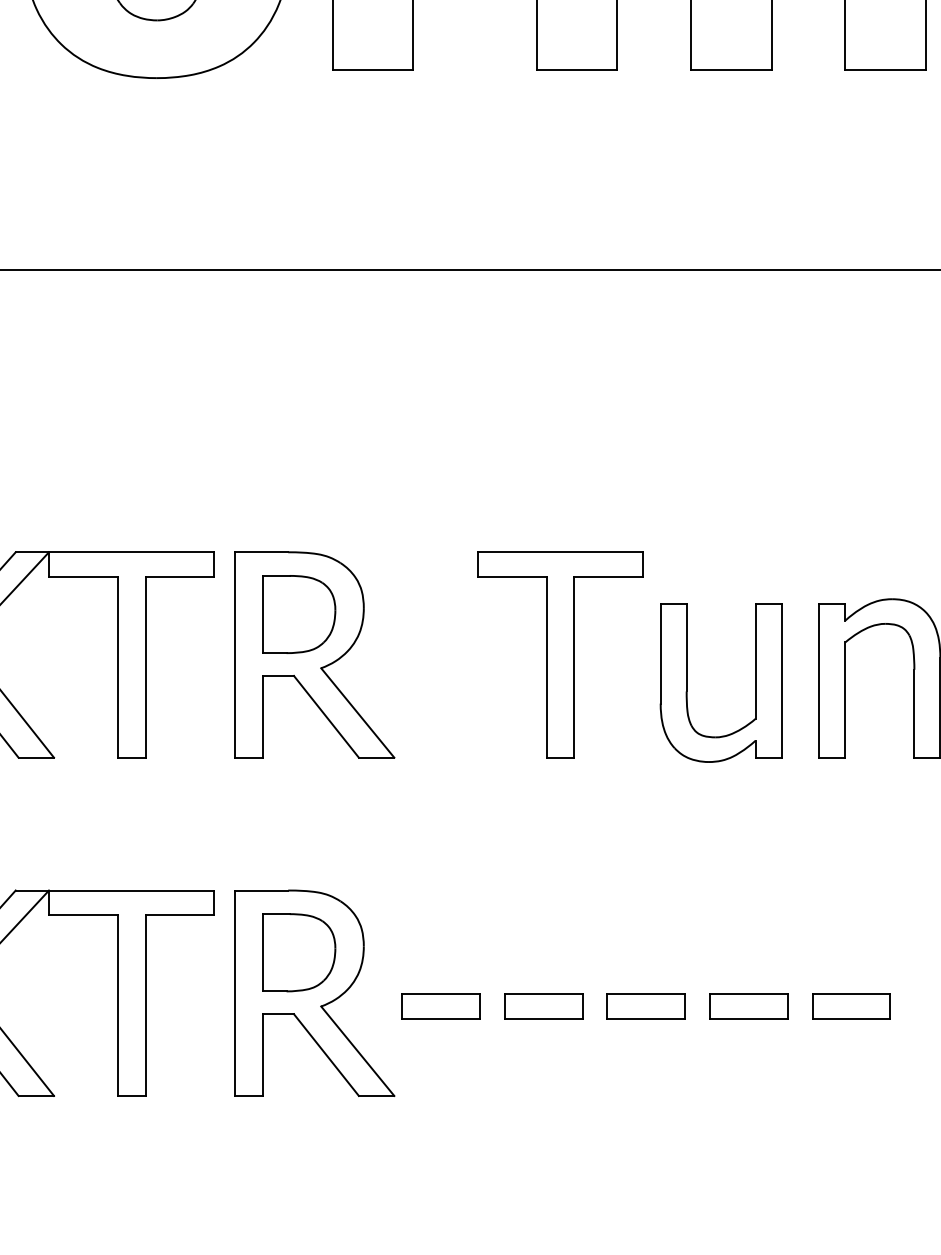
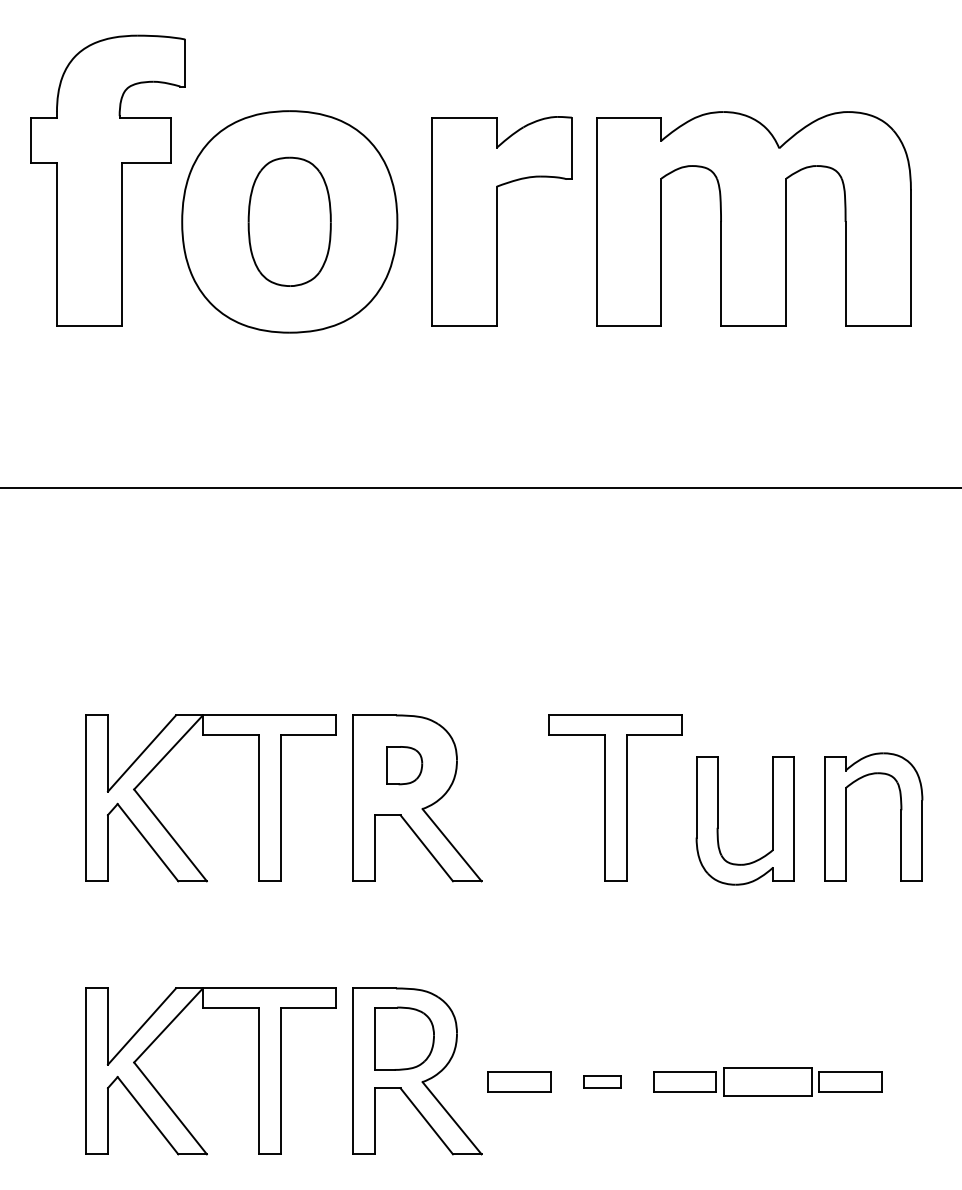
part: (298, 614) -> (404, 765), size x0.6
part: (544, 1005) -> (602, 1081), size x0.6
part: (748, 1005) -> (767, 1081), size x1.4

